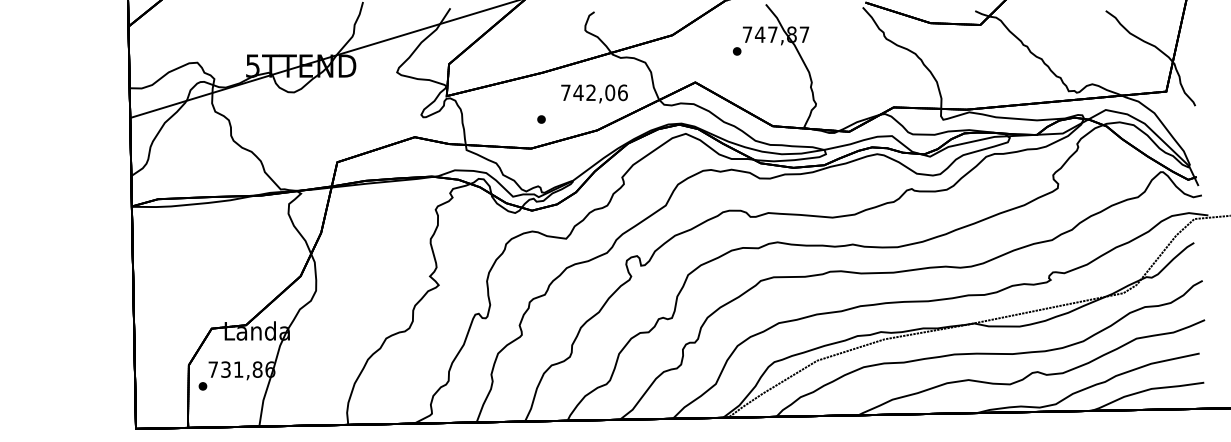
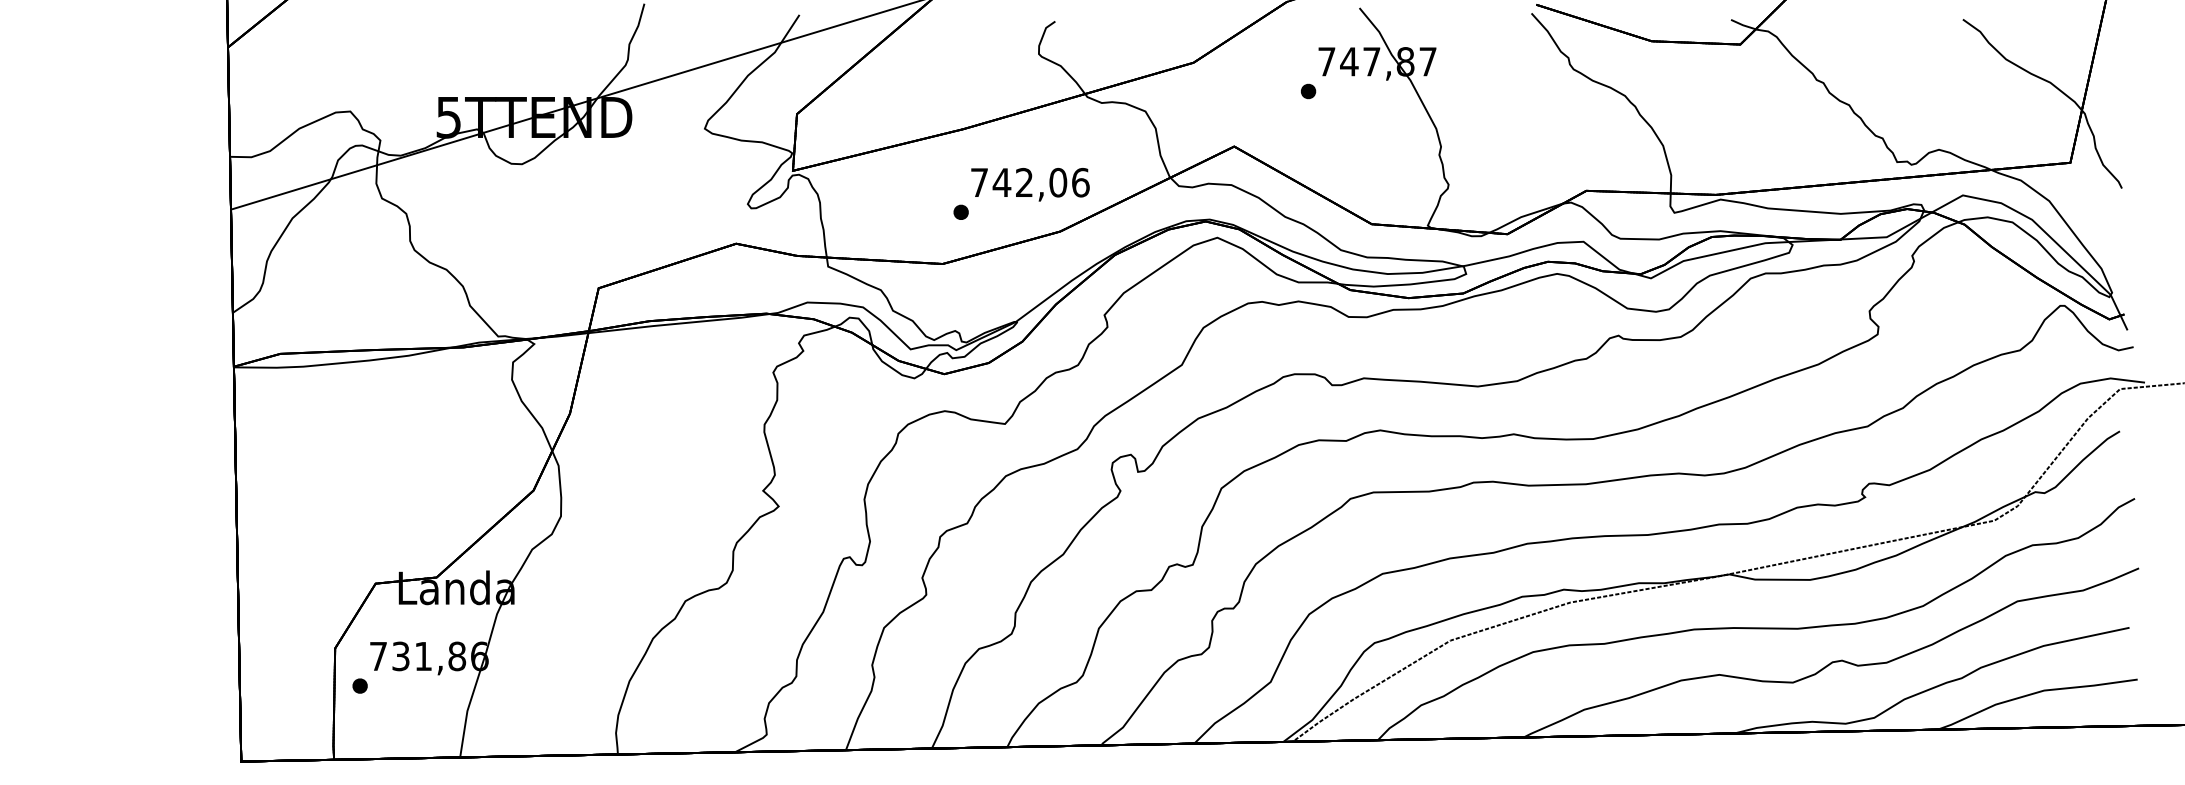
text: (594, 93) -> (1030, 183), moved

